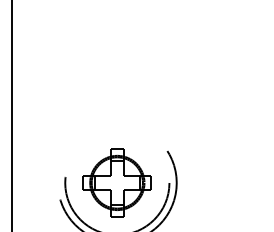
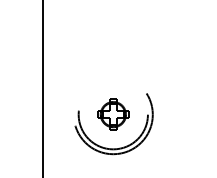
part: (117, 182) -> (113, 114), size x0.7

